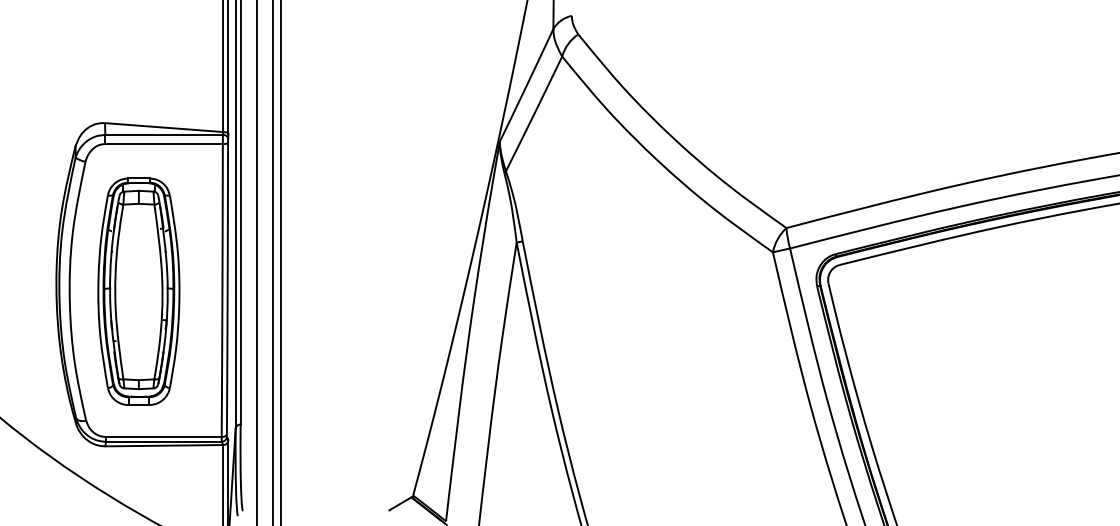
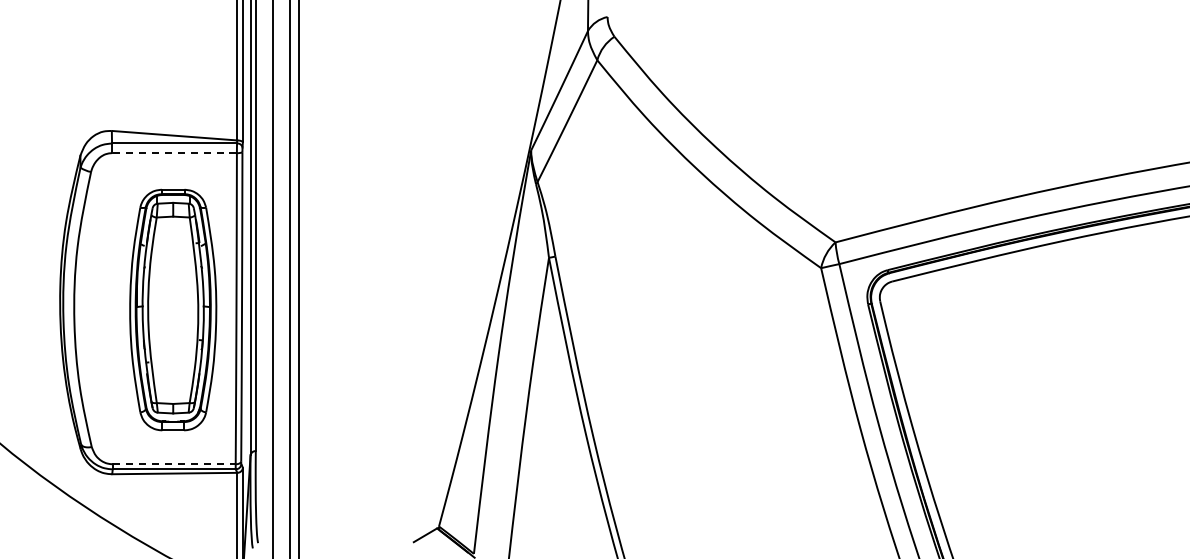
line: (164, 143) -> (174, 152), solid -> dashed
part: (138, 291) -> (172, 309), moved
line: (163, 436) -> (173, 463), solid -> dashed

